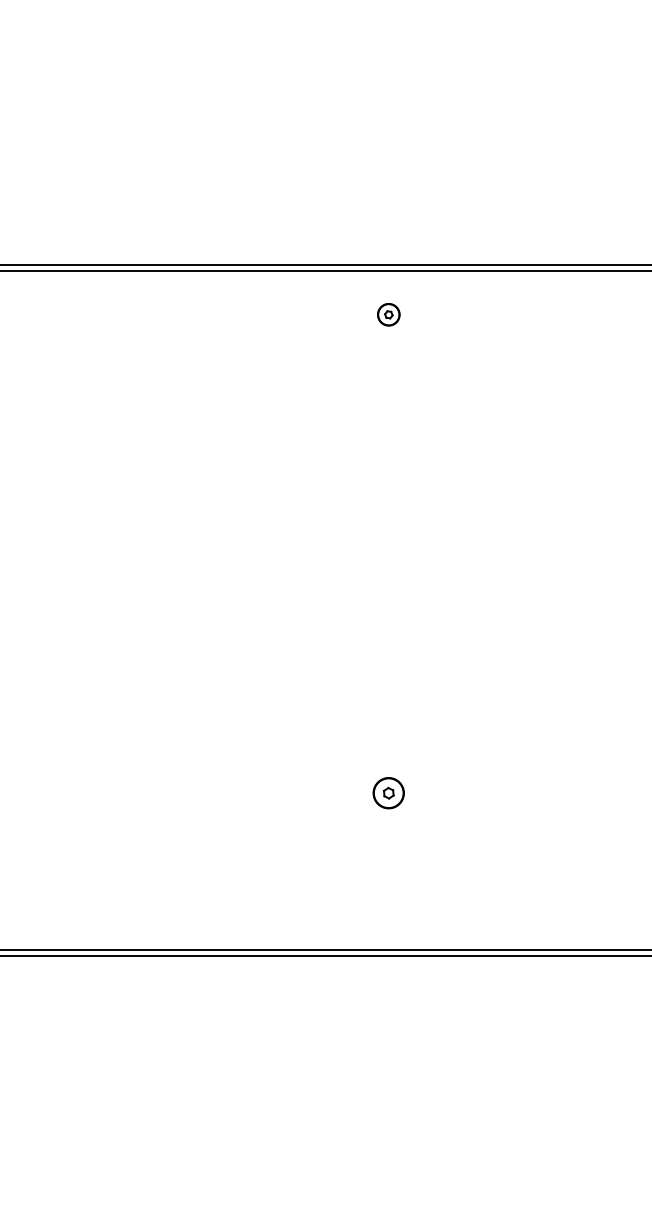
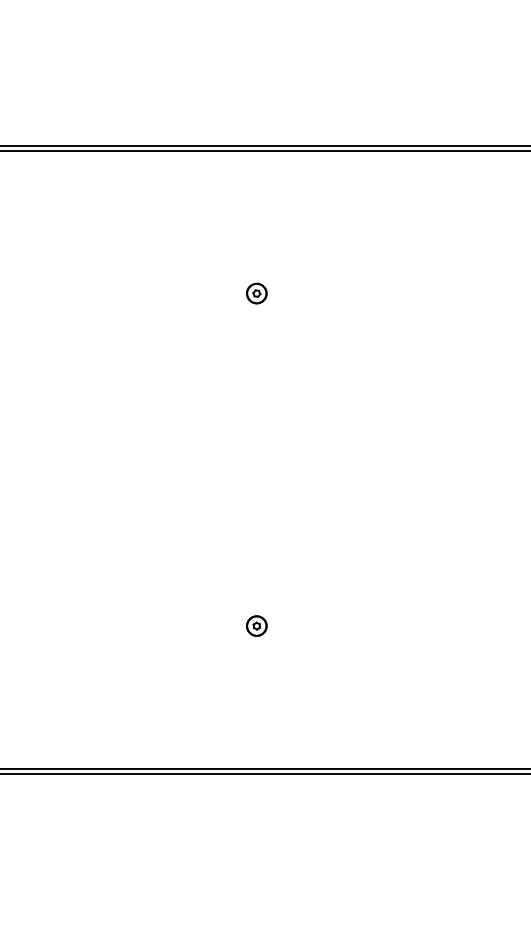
part: (388, 314) -> (256, 293), moved
part: (388, 792) -> (256, 625), size x0.71

